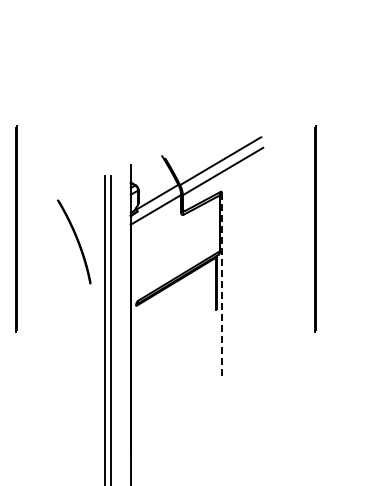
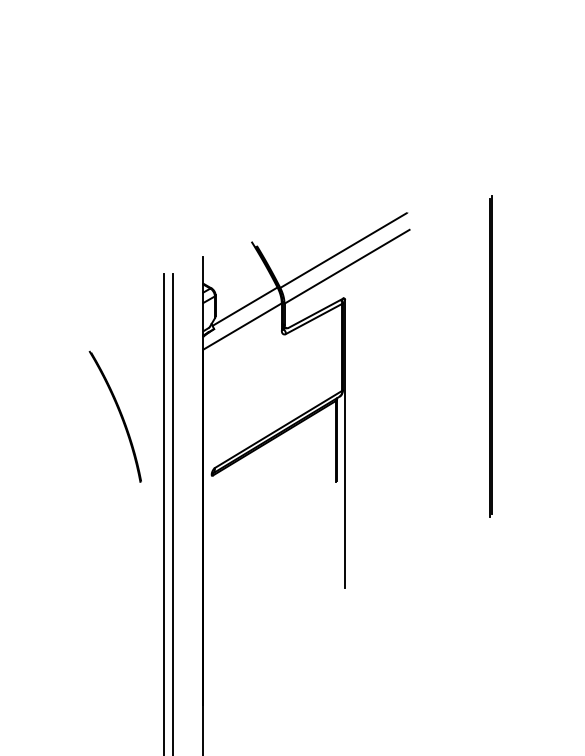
line: (16, 228) -> (25, 355), removed
part: (73, 241) -> (114, 416), moved
line: (221, 285) -> (344, 444), dashed -> solid

